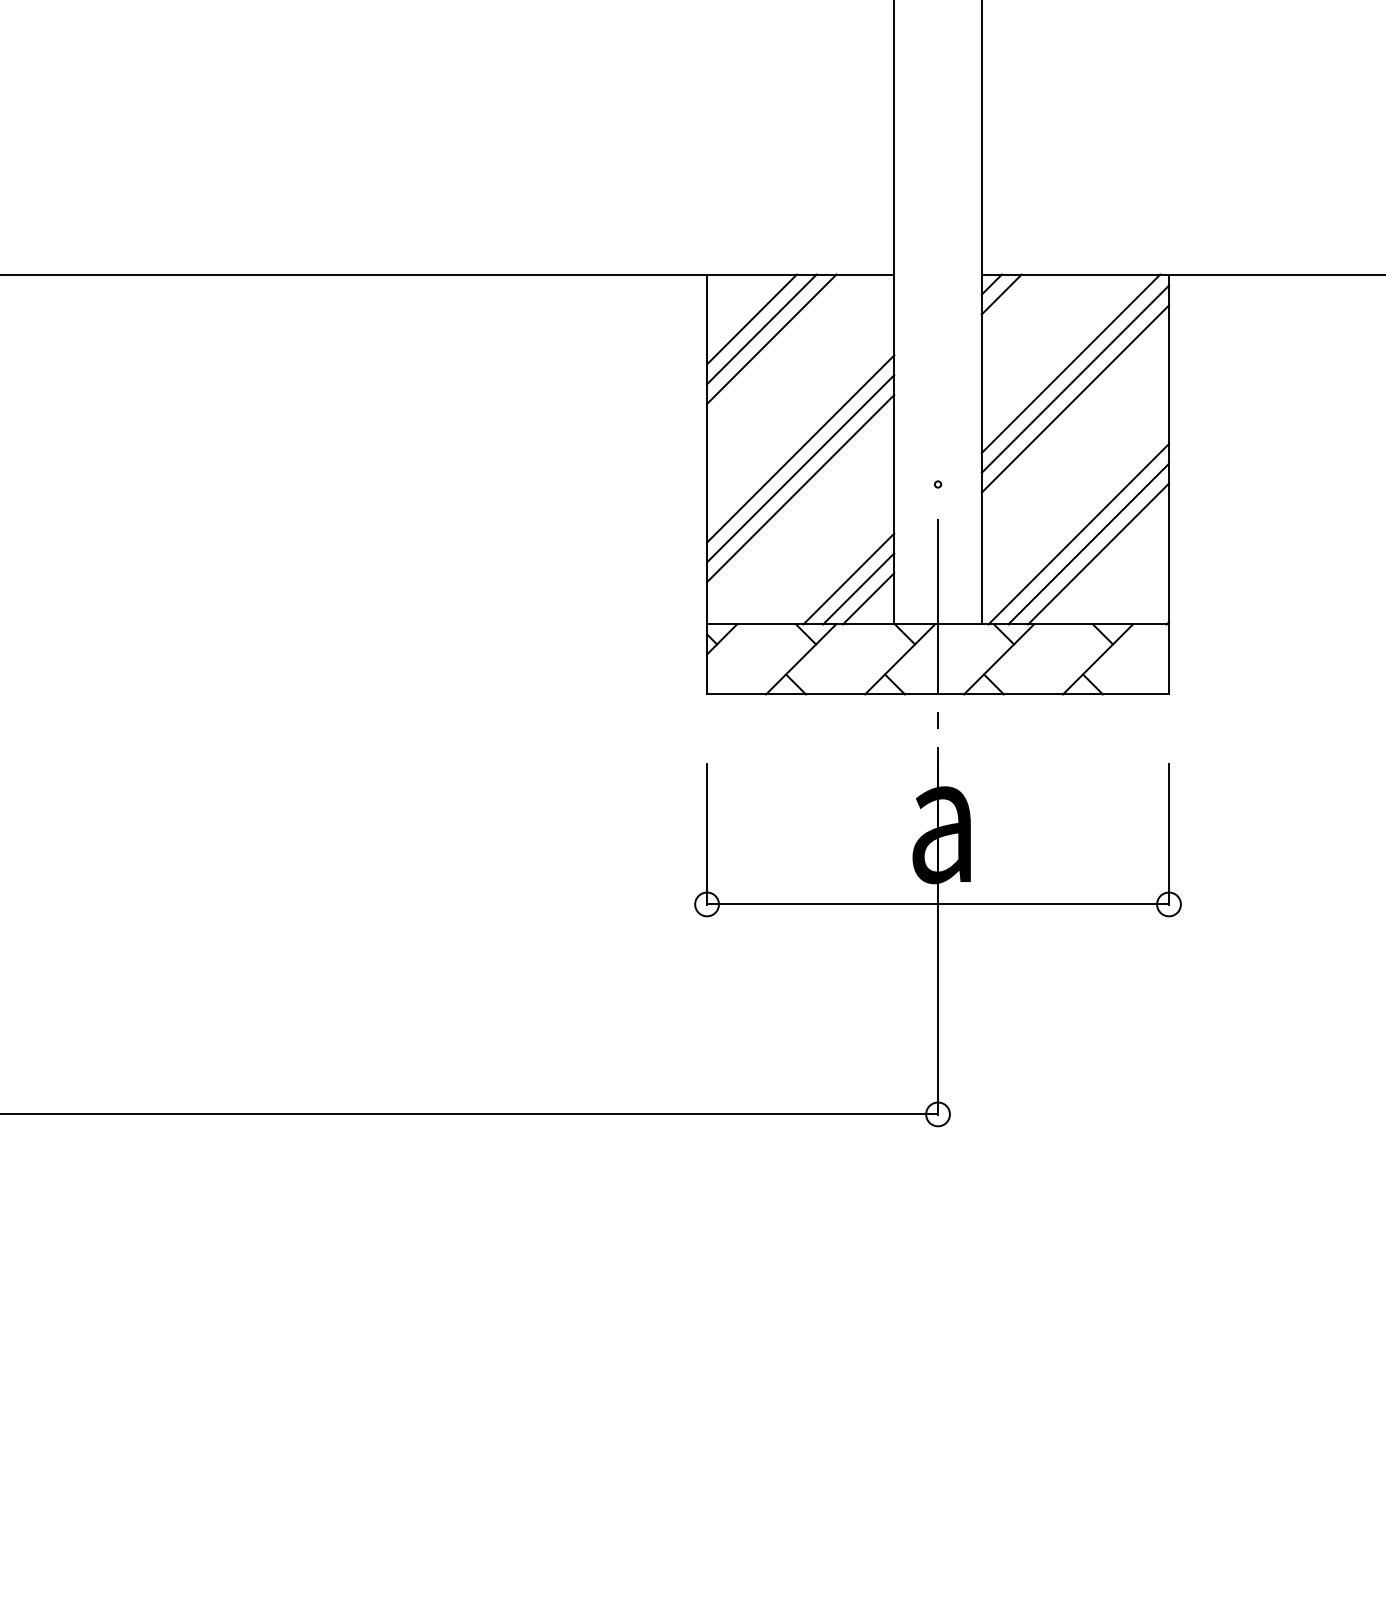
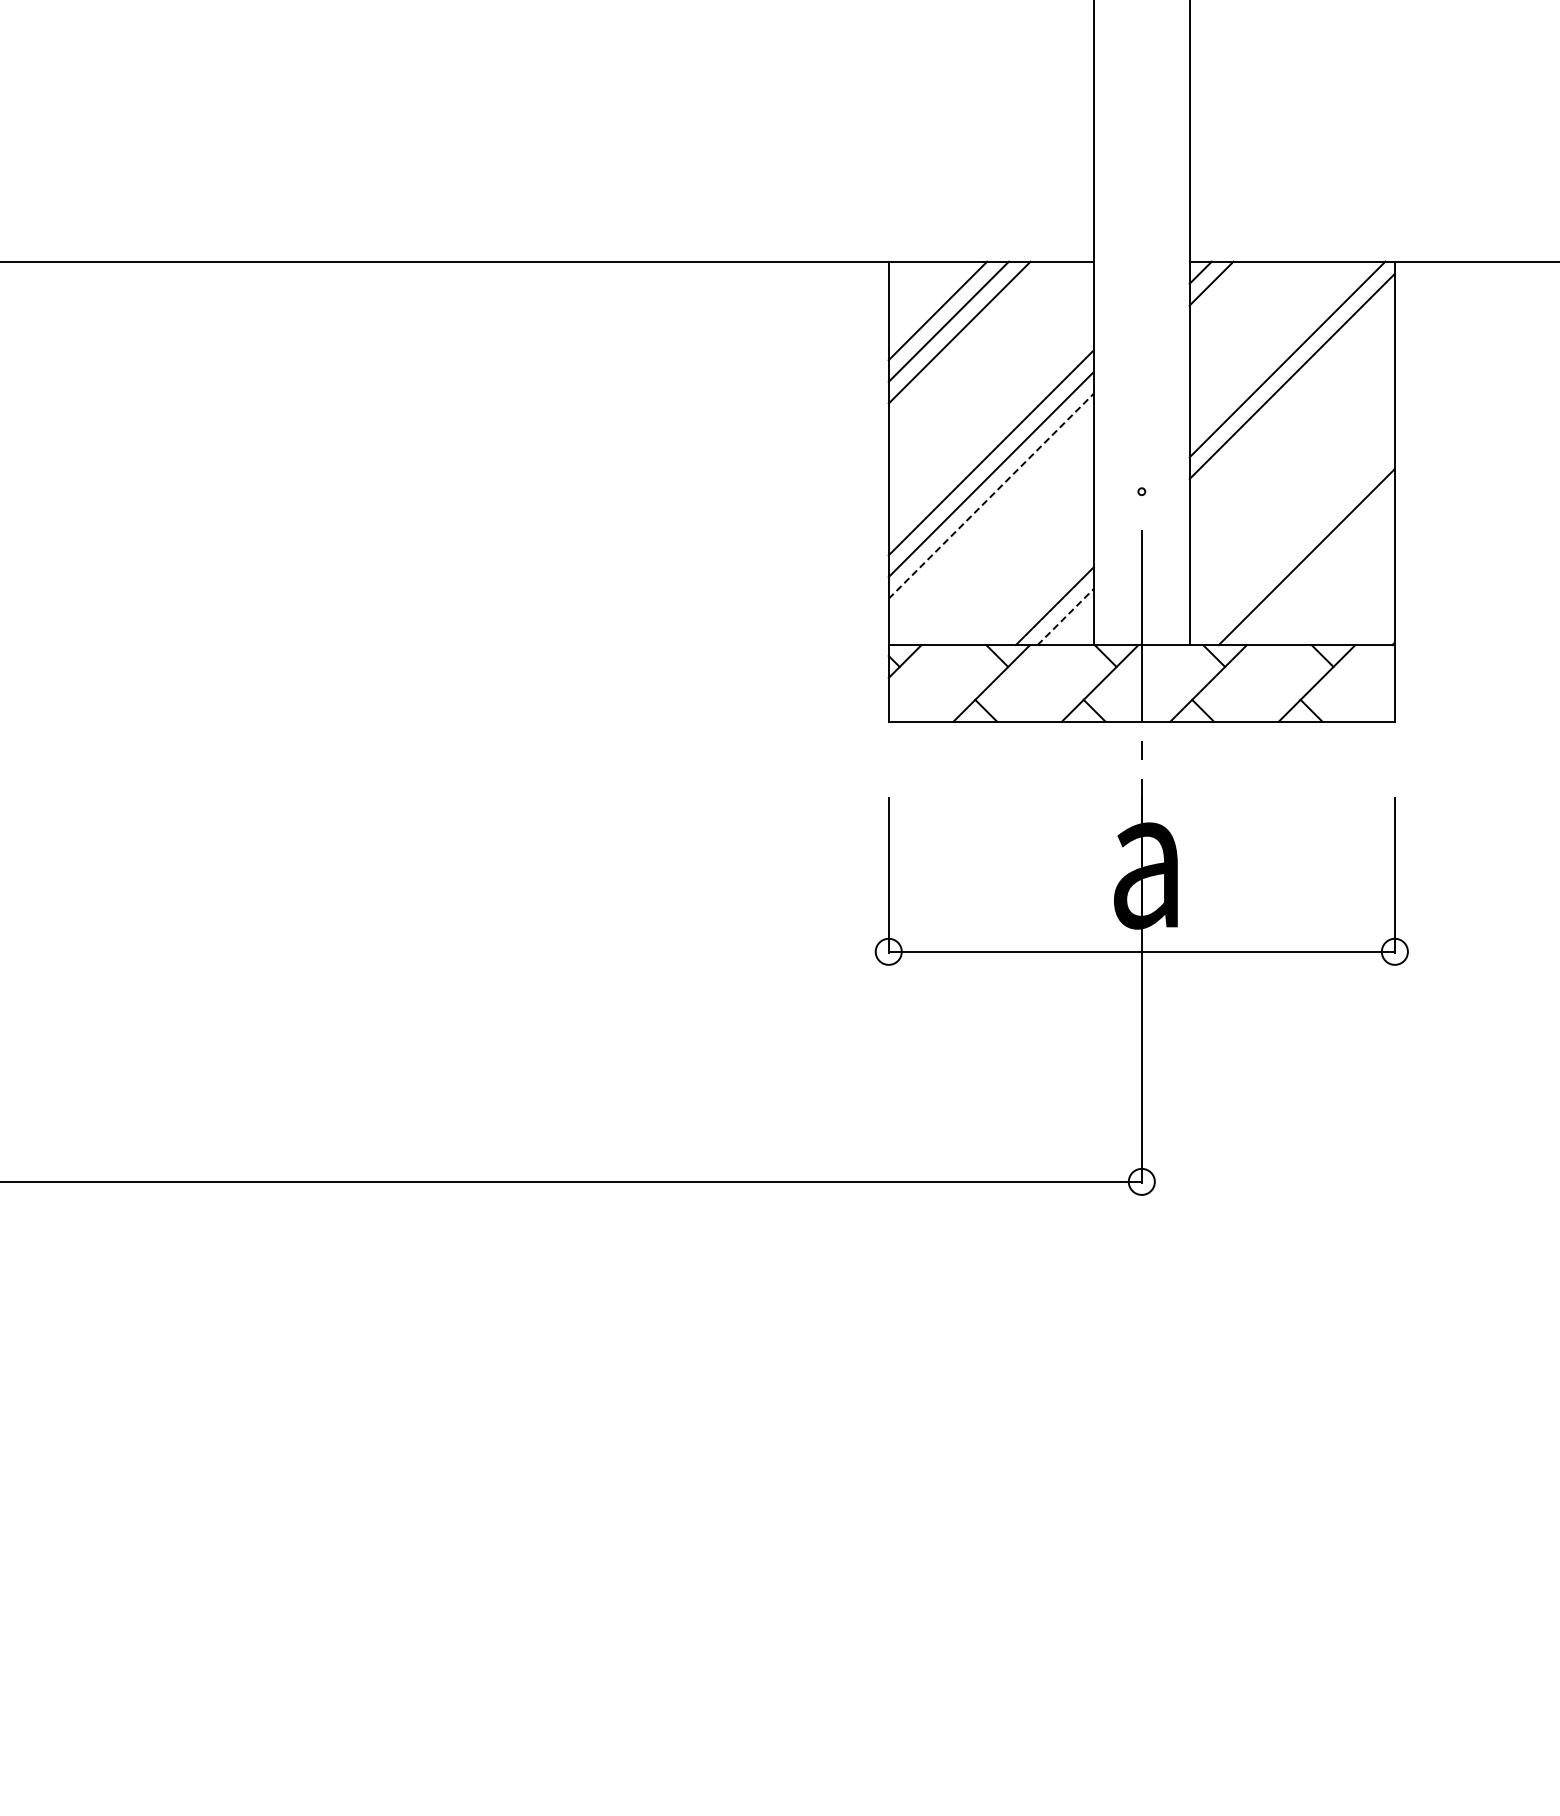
line: (1074, 398) -> (1291, 397), removed
line: (800, 487) -> (991, 495), solid -> dashed
line: (1078, 534) -> (1295, 546), removed
line: (1098, 553) -> (1317, 567), removed
line: (848, 579) -> (1043, 595), removed
line: (868, 598) -> (1065, 616), solid -> dashed

